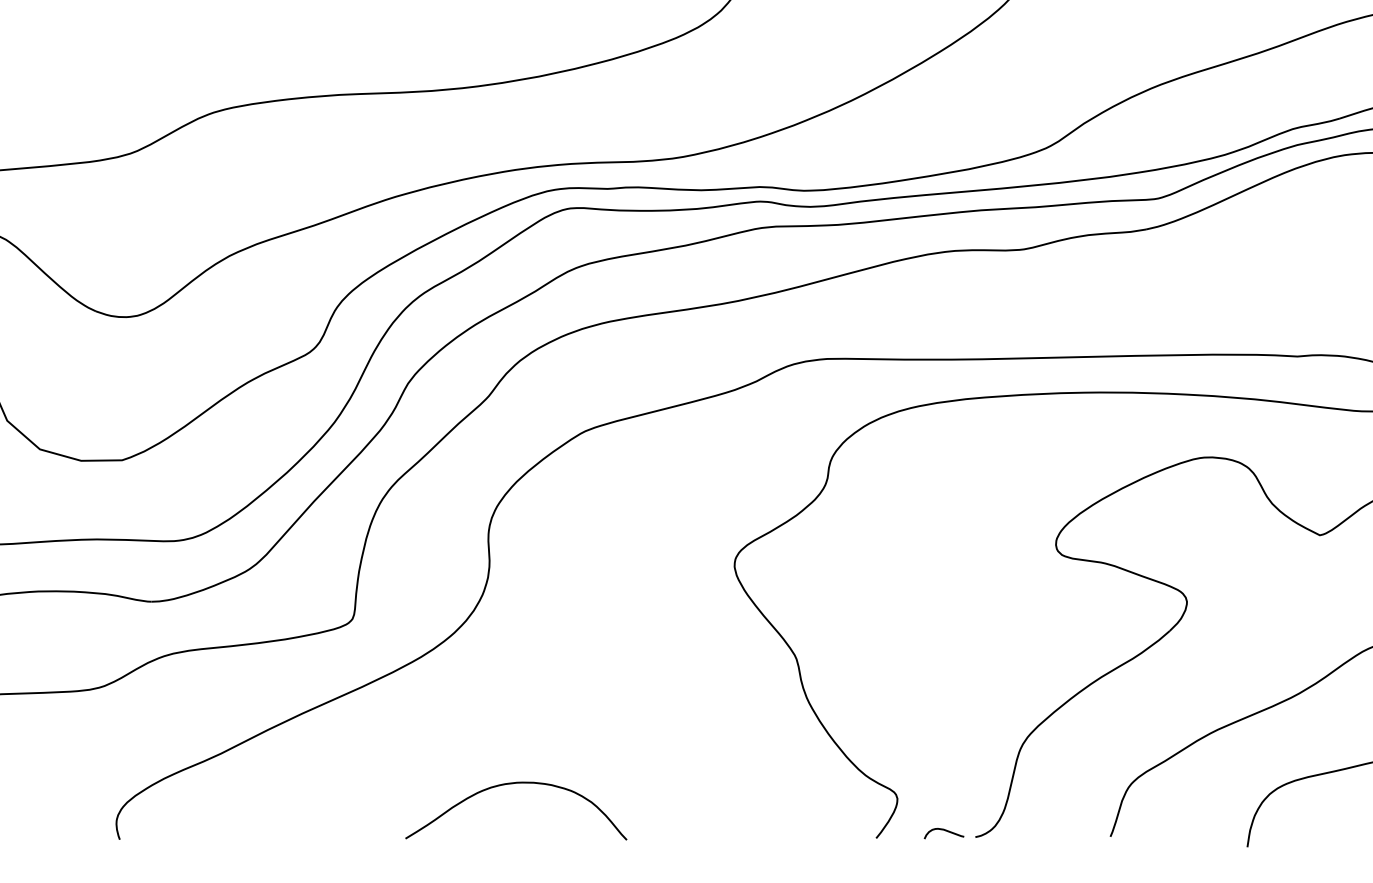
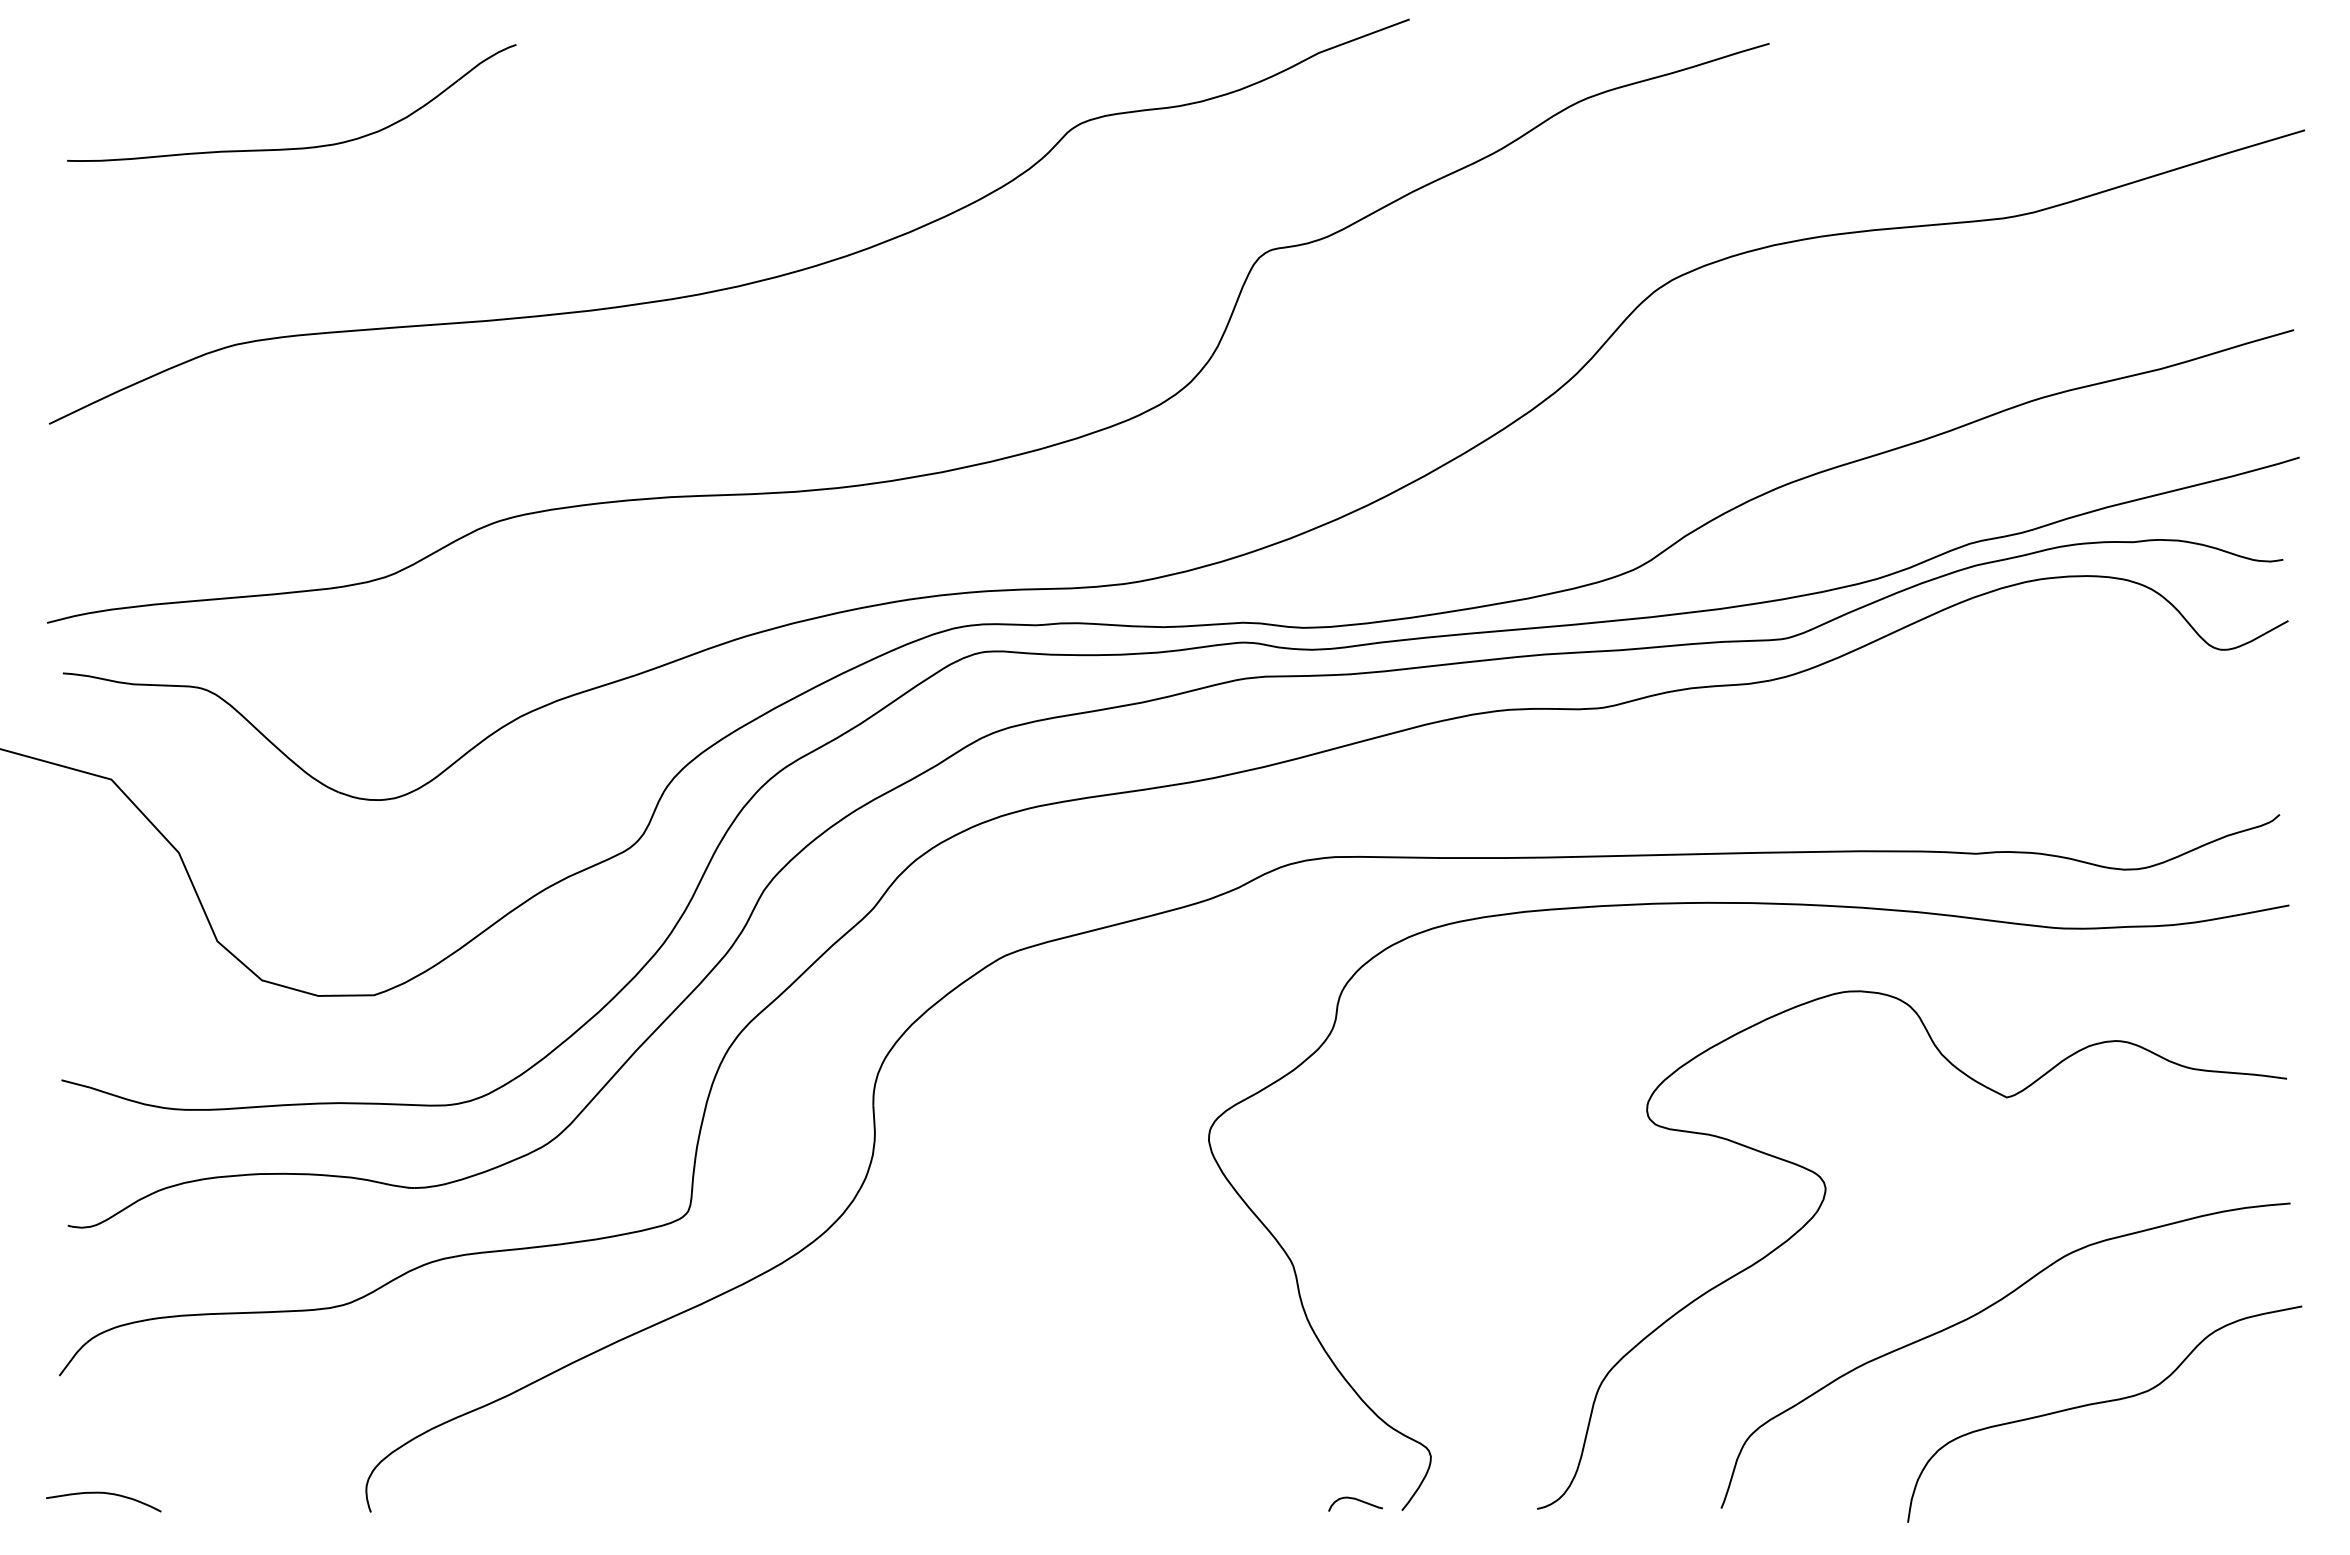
curve: (514, 784) -> (908, 1436), removed
curve: (944, 830) -> (1356, 1500), moved

